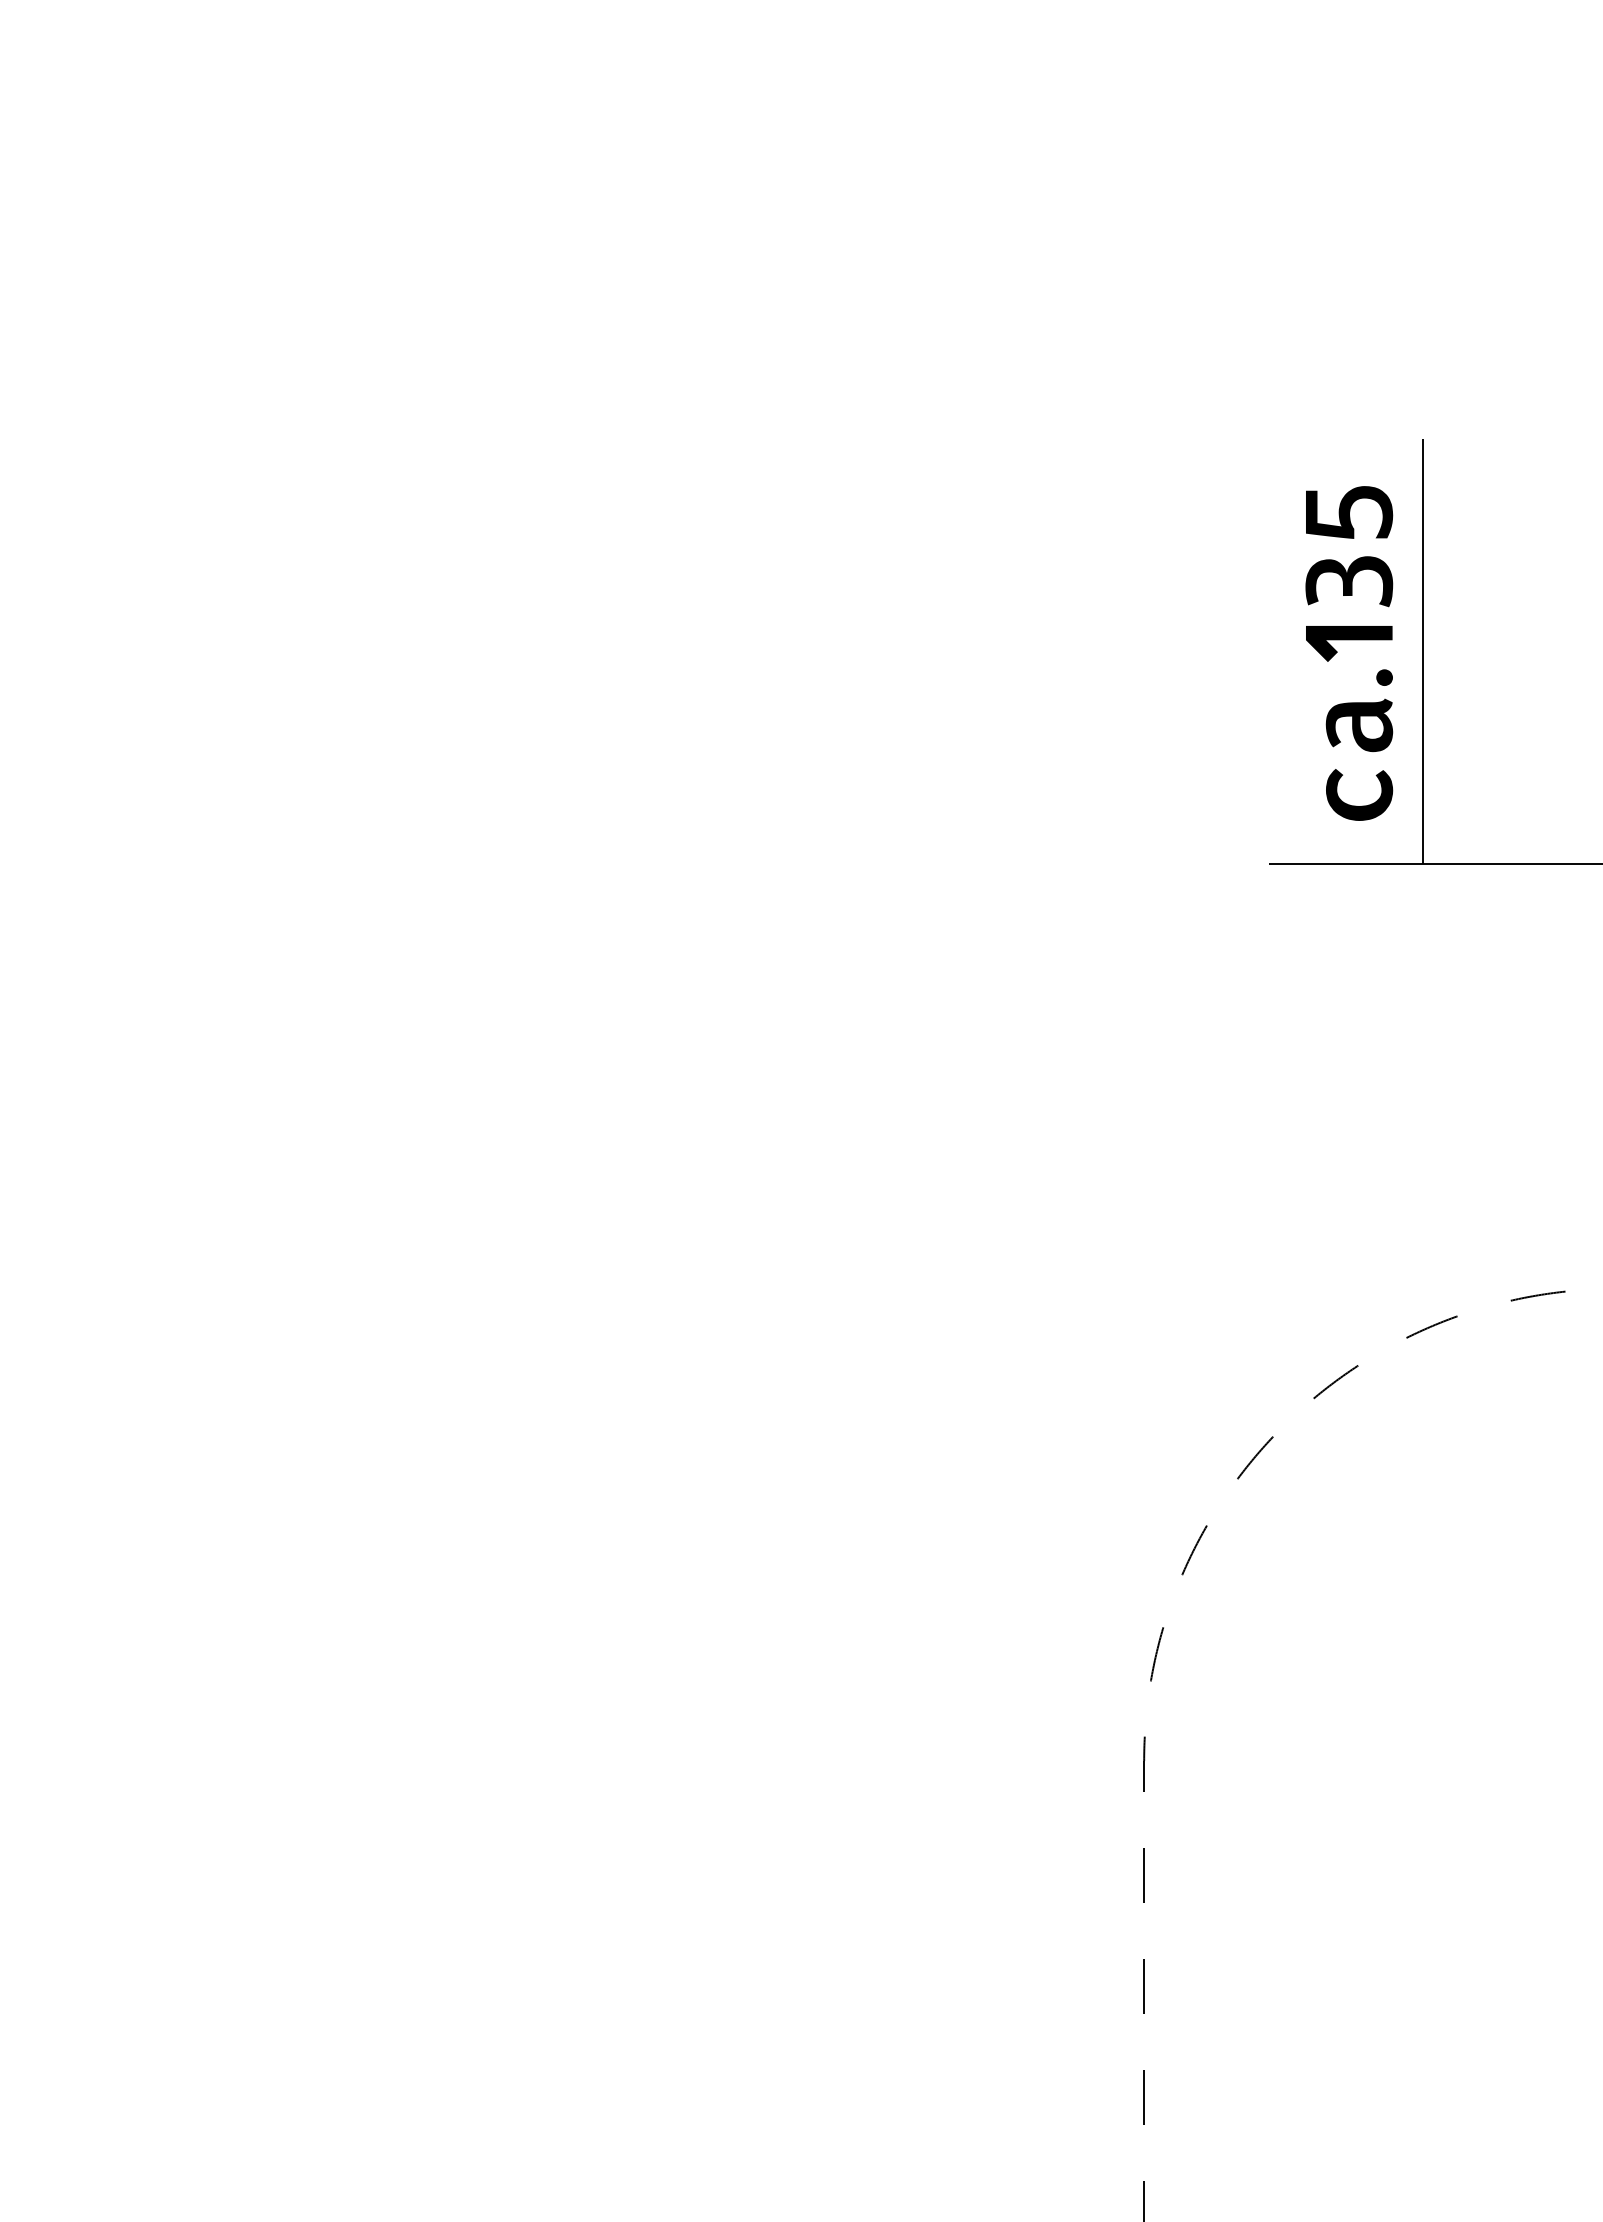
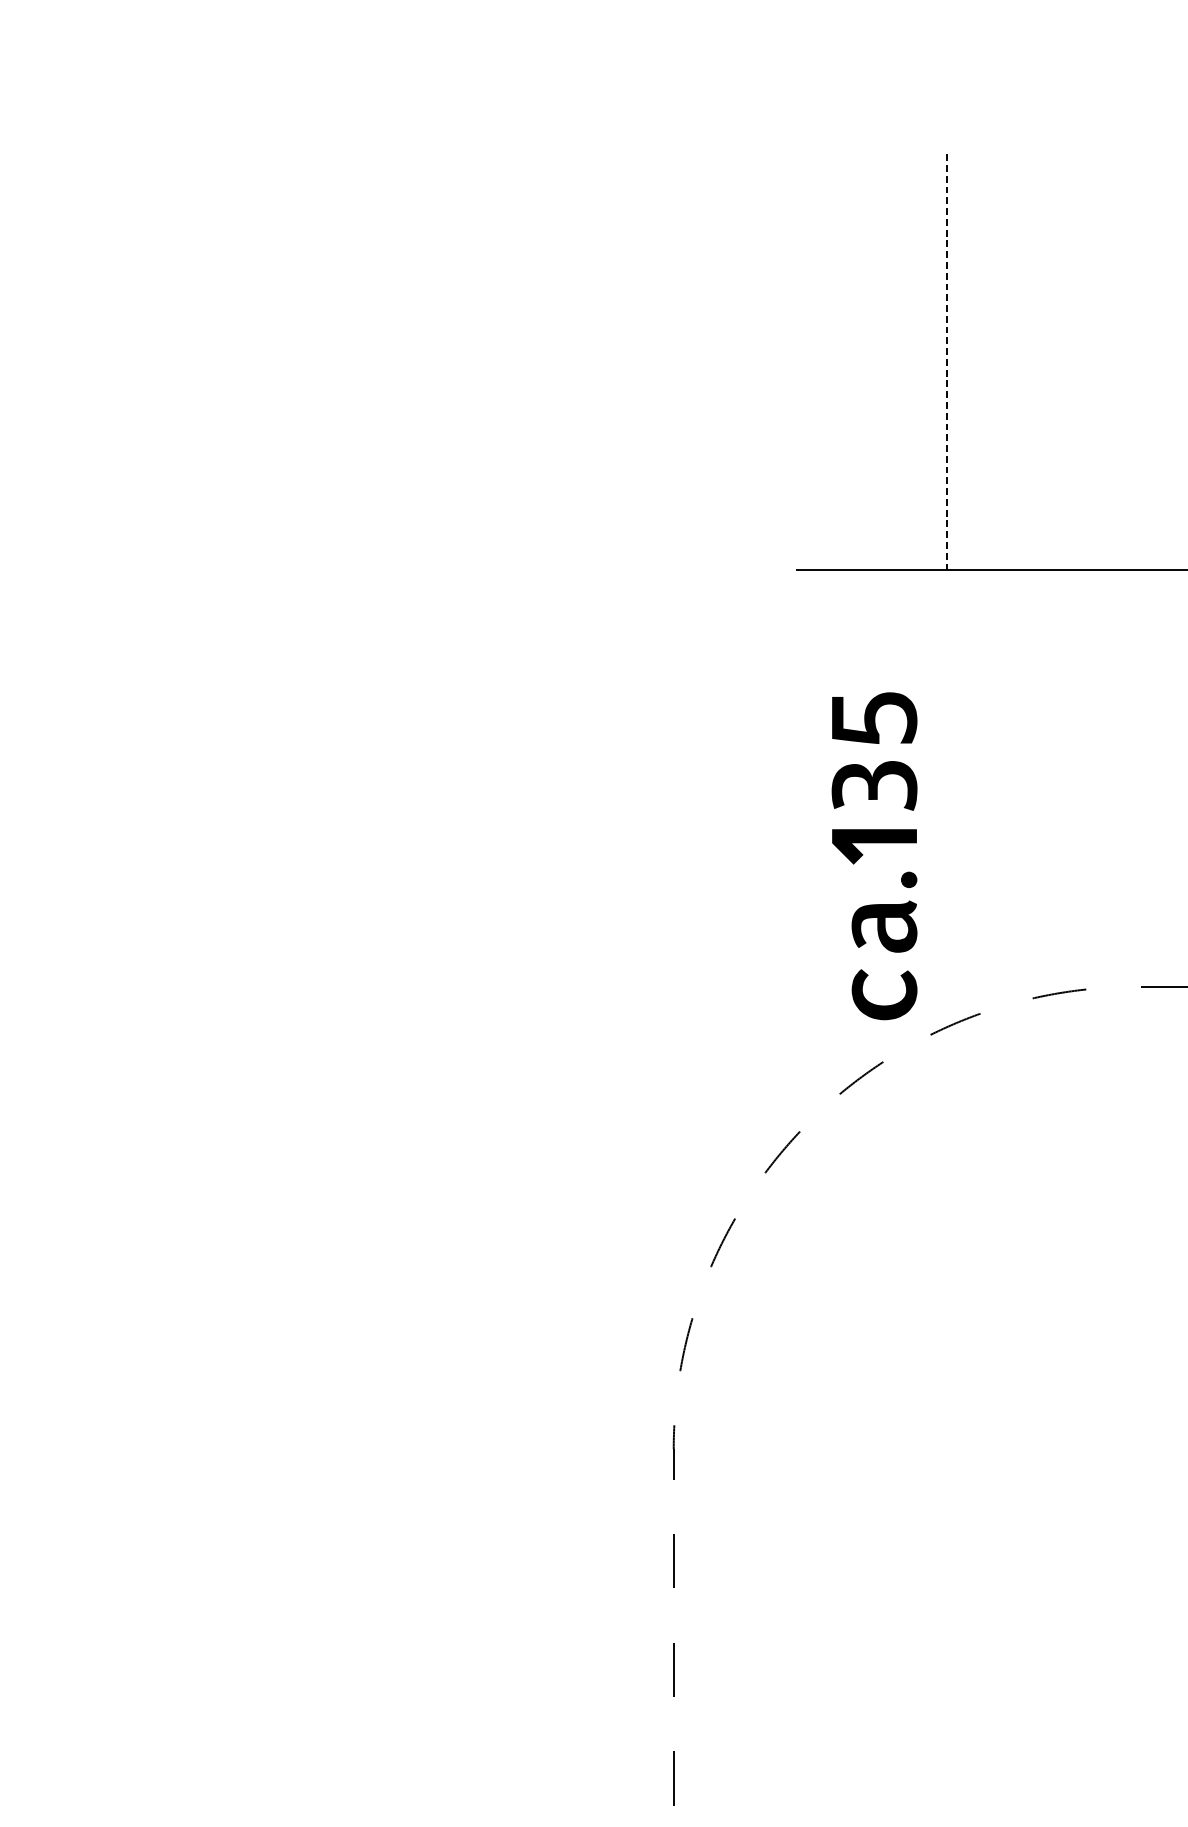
line: (1423, 651) -> (947, 362), solid -> dashed
text: (1349, 653) -> (874, 856), moved

